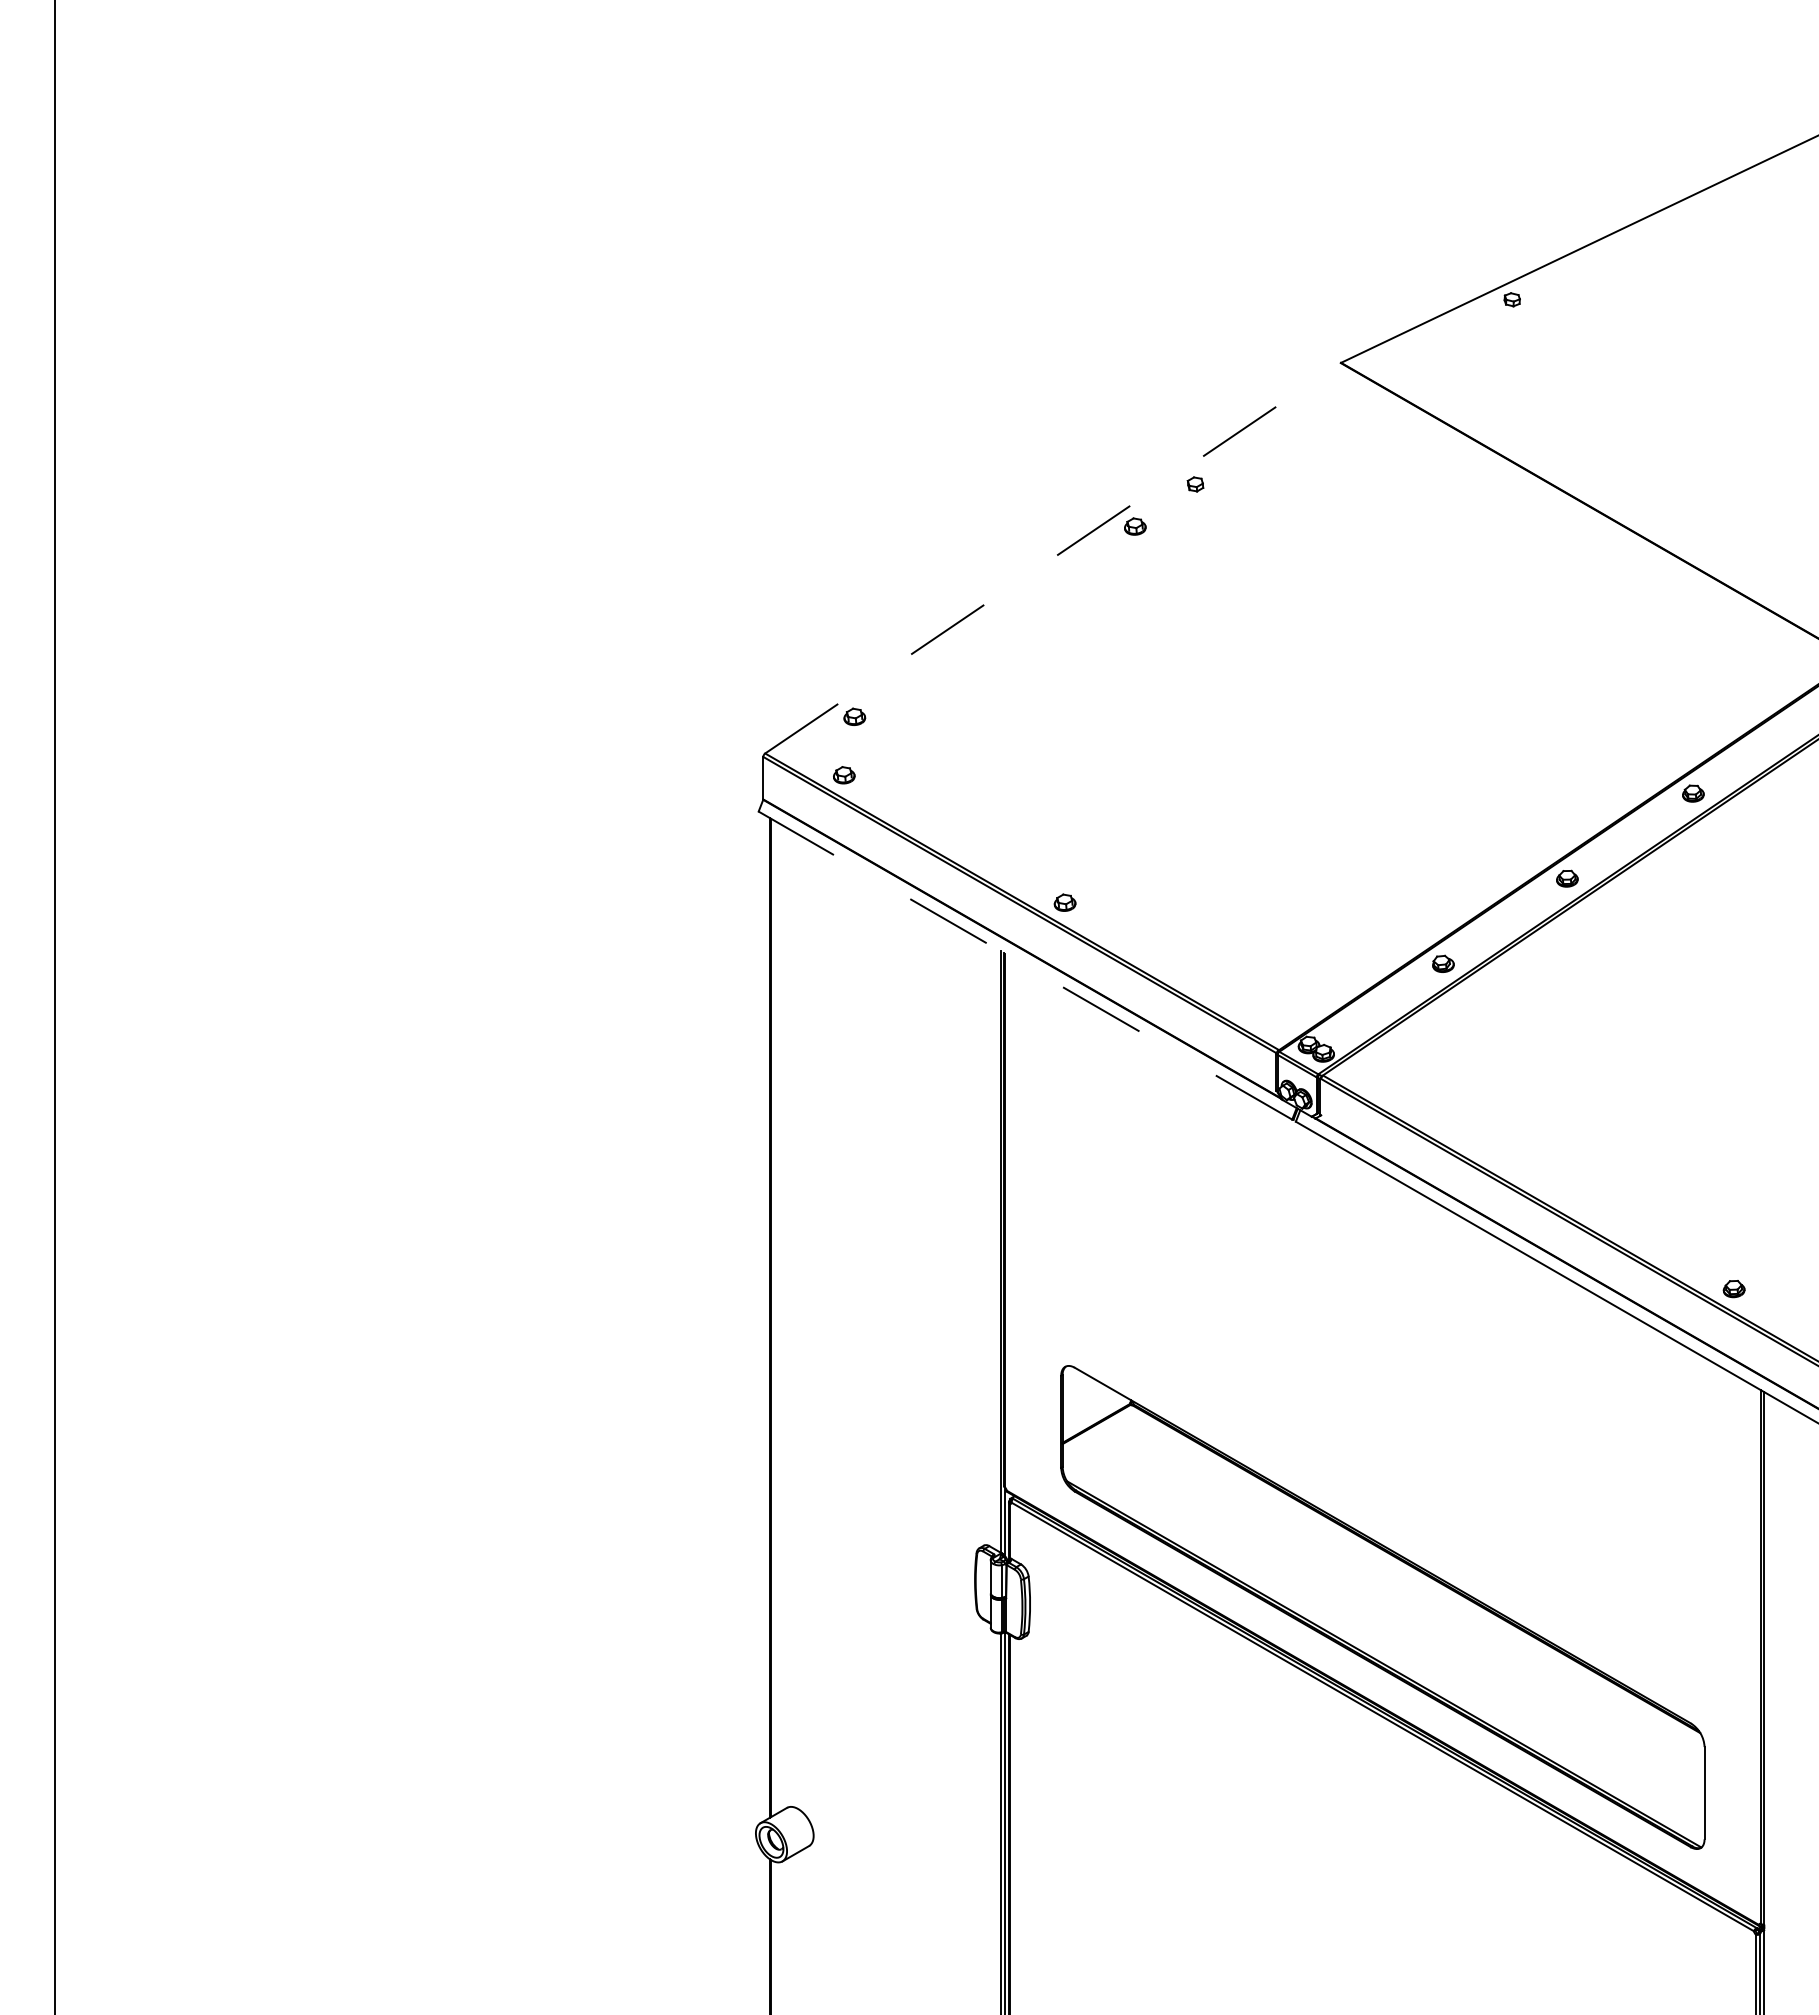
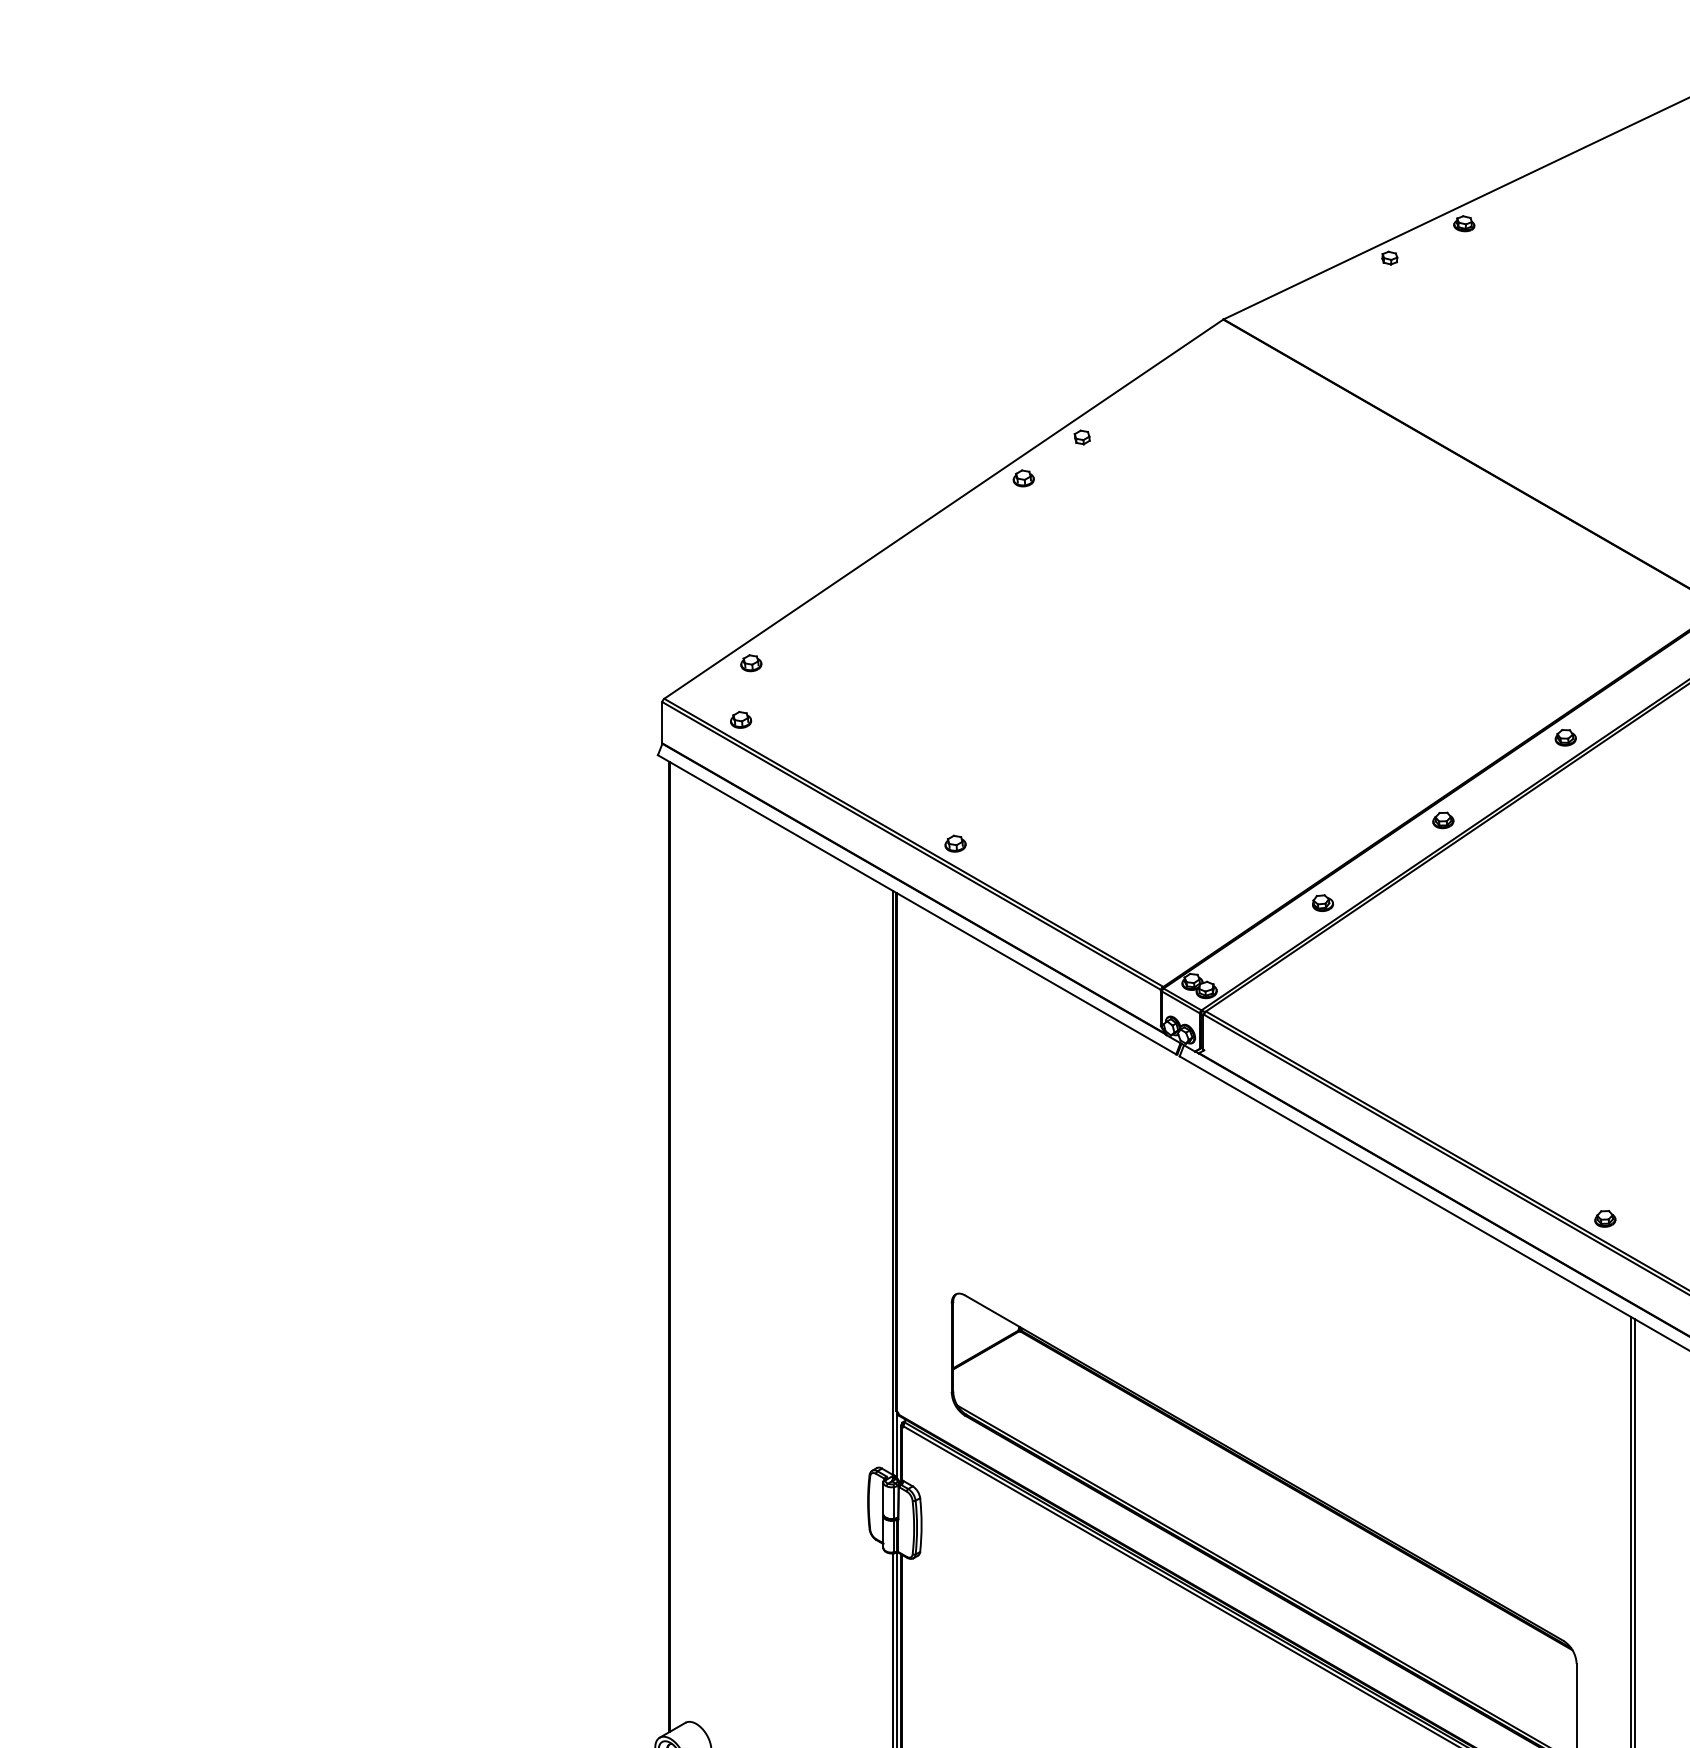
part: (1588, 263) -> (1463, 222), added
line: (1053, 558) -> (944, 509), dashed -> solid
line: (1025, 965) -> (917, 904), dashed -> solid

